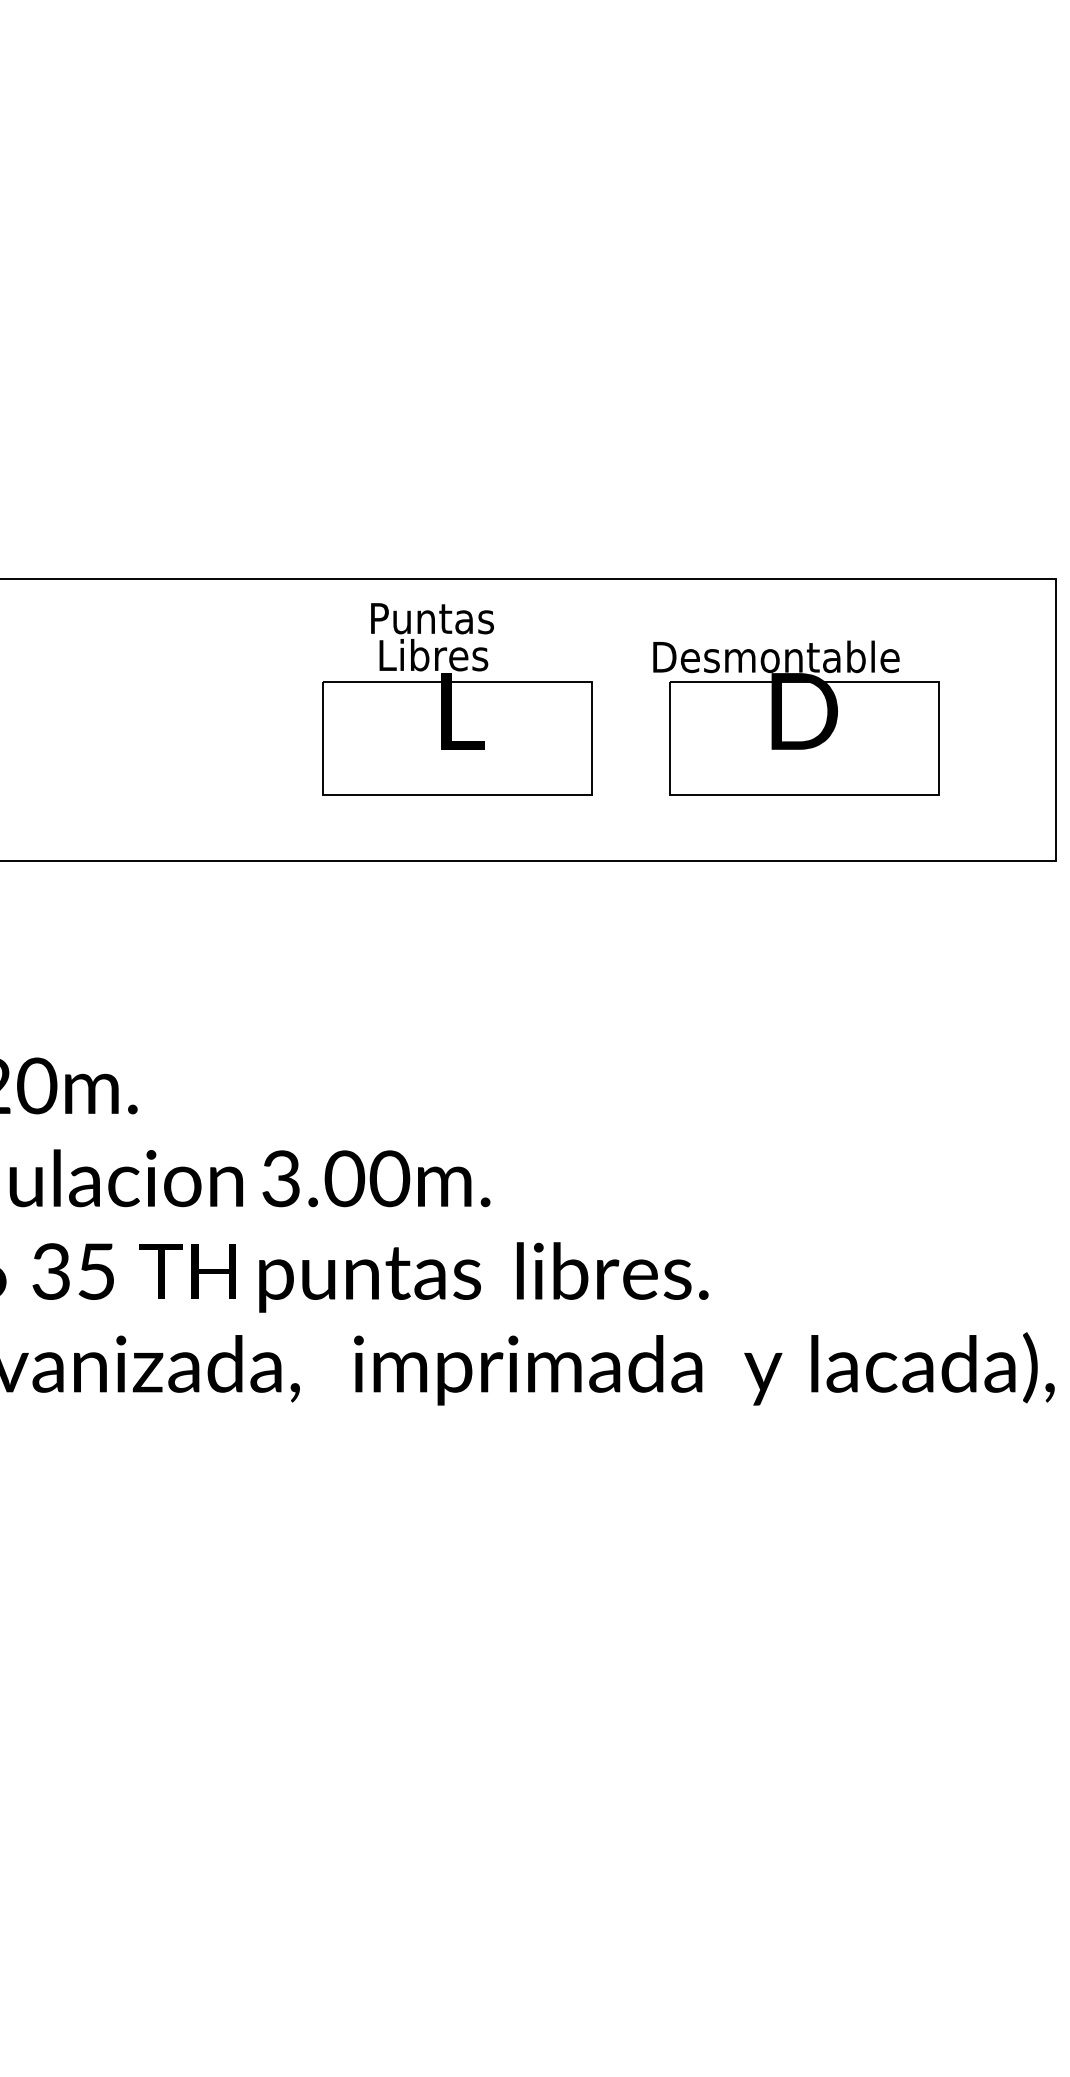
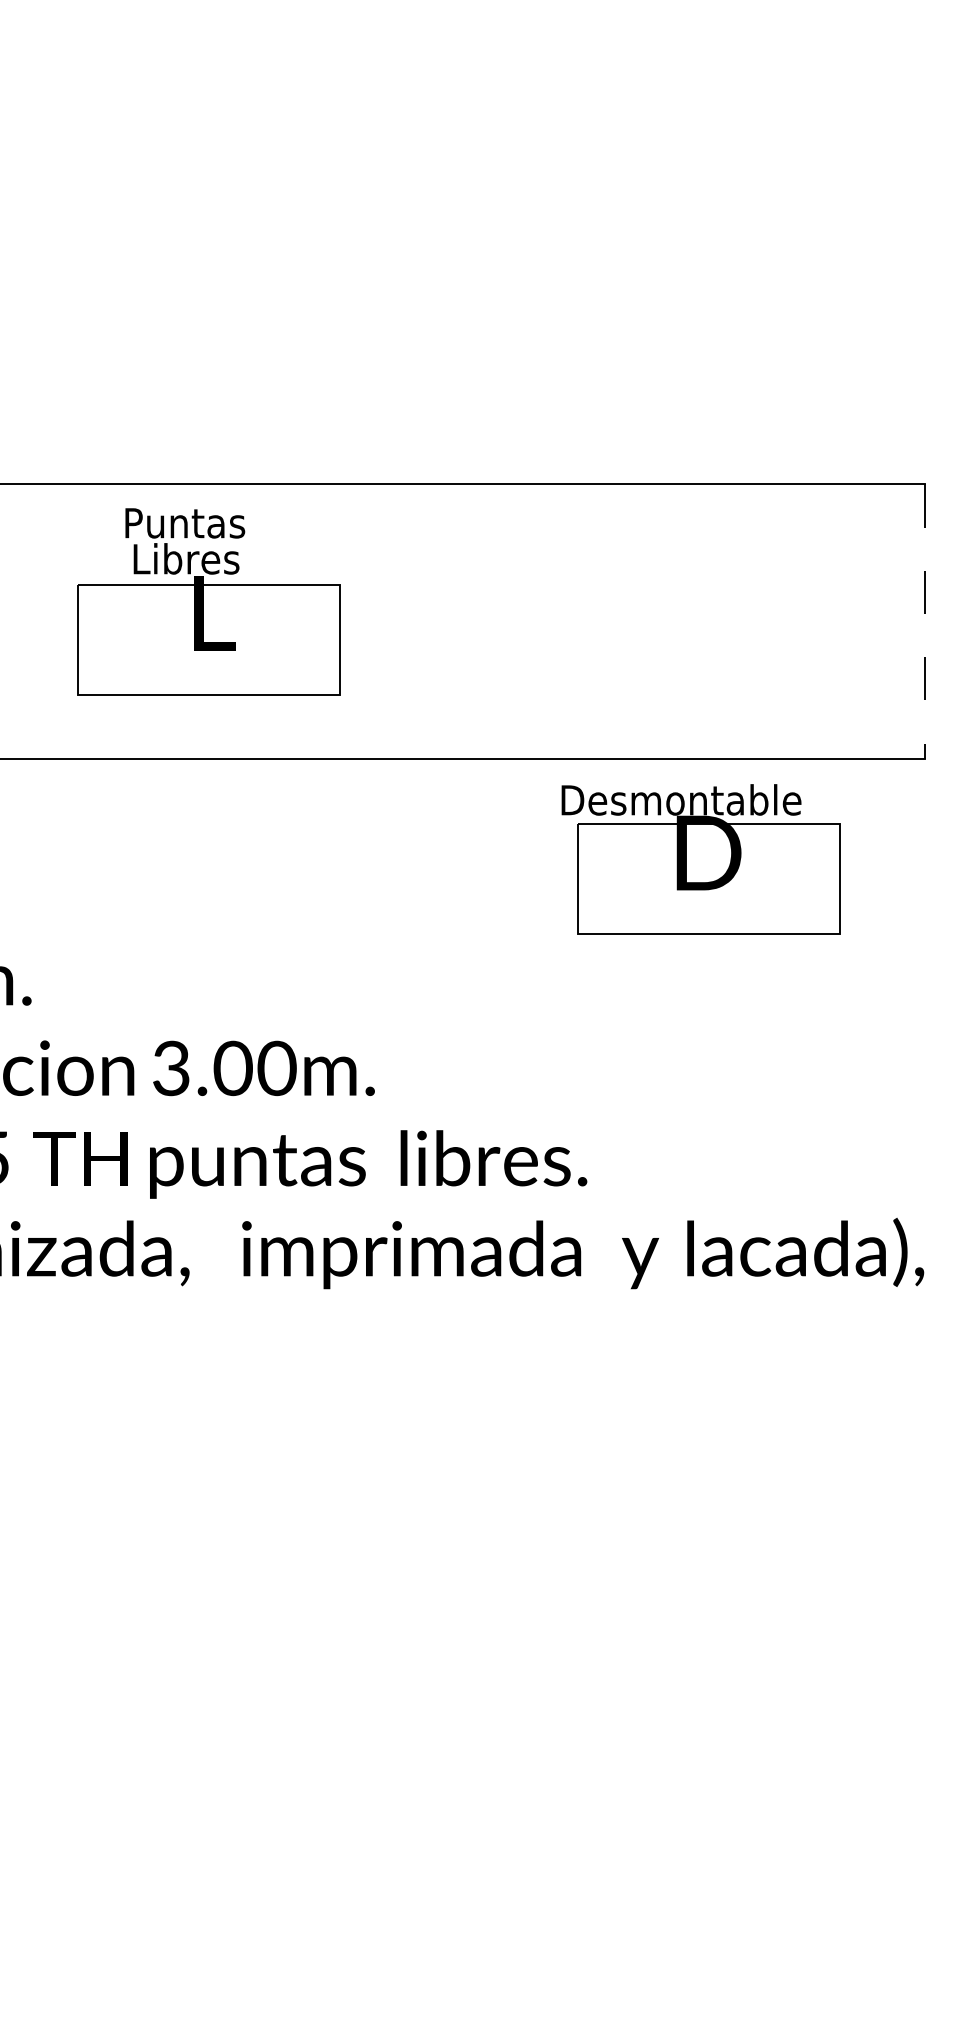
part: (457, 699) -> (209, 602), moved
part: (796, 717) -> (701, 858), moved
line: (1055, 720) -> (924, 622), solid -> dashed

